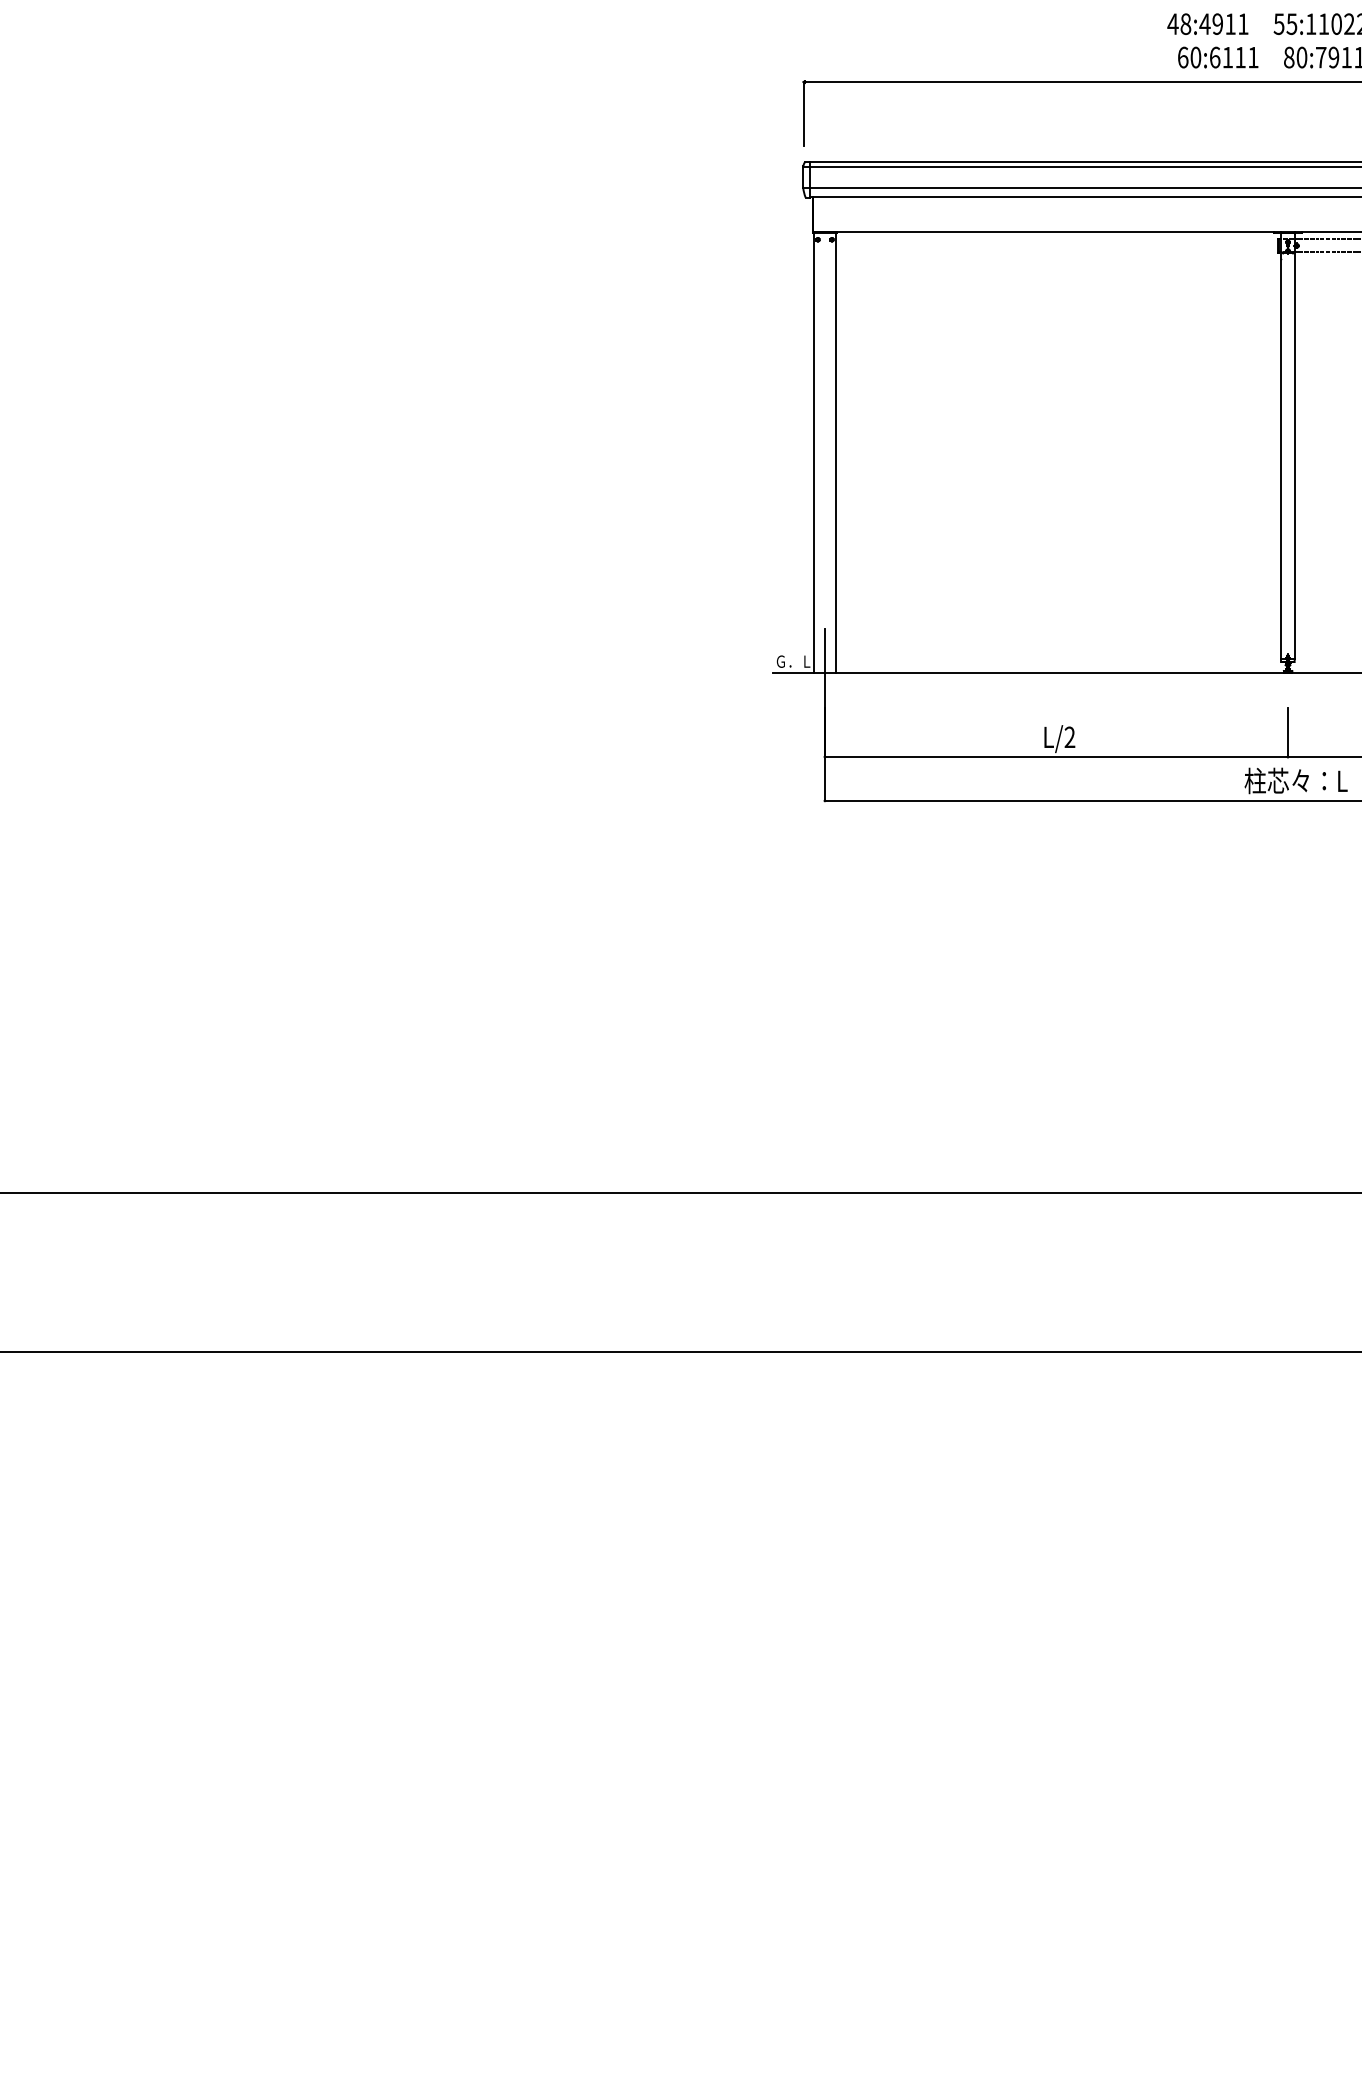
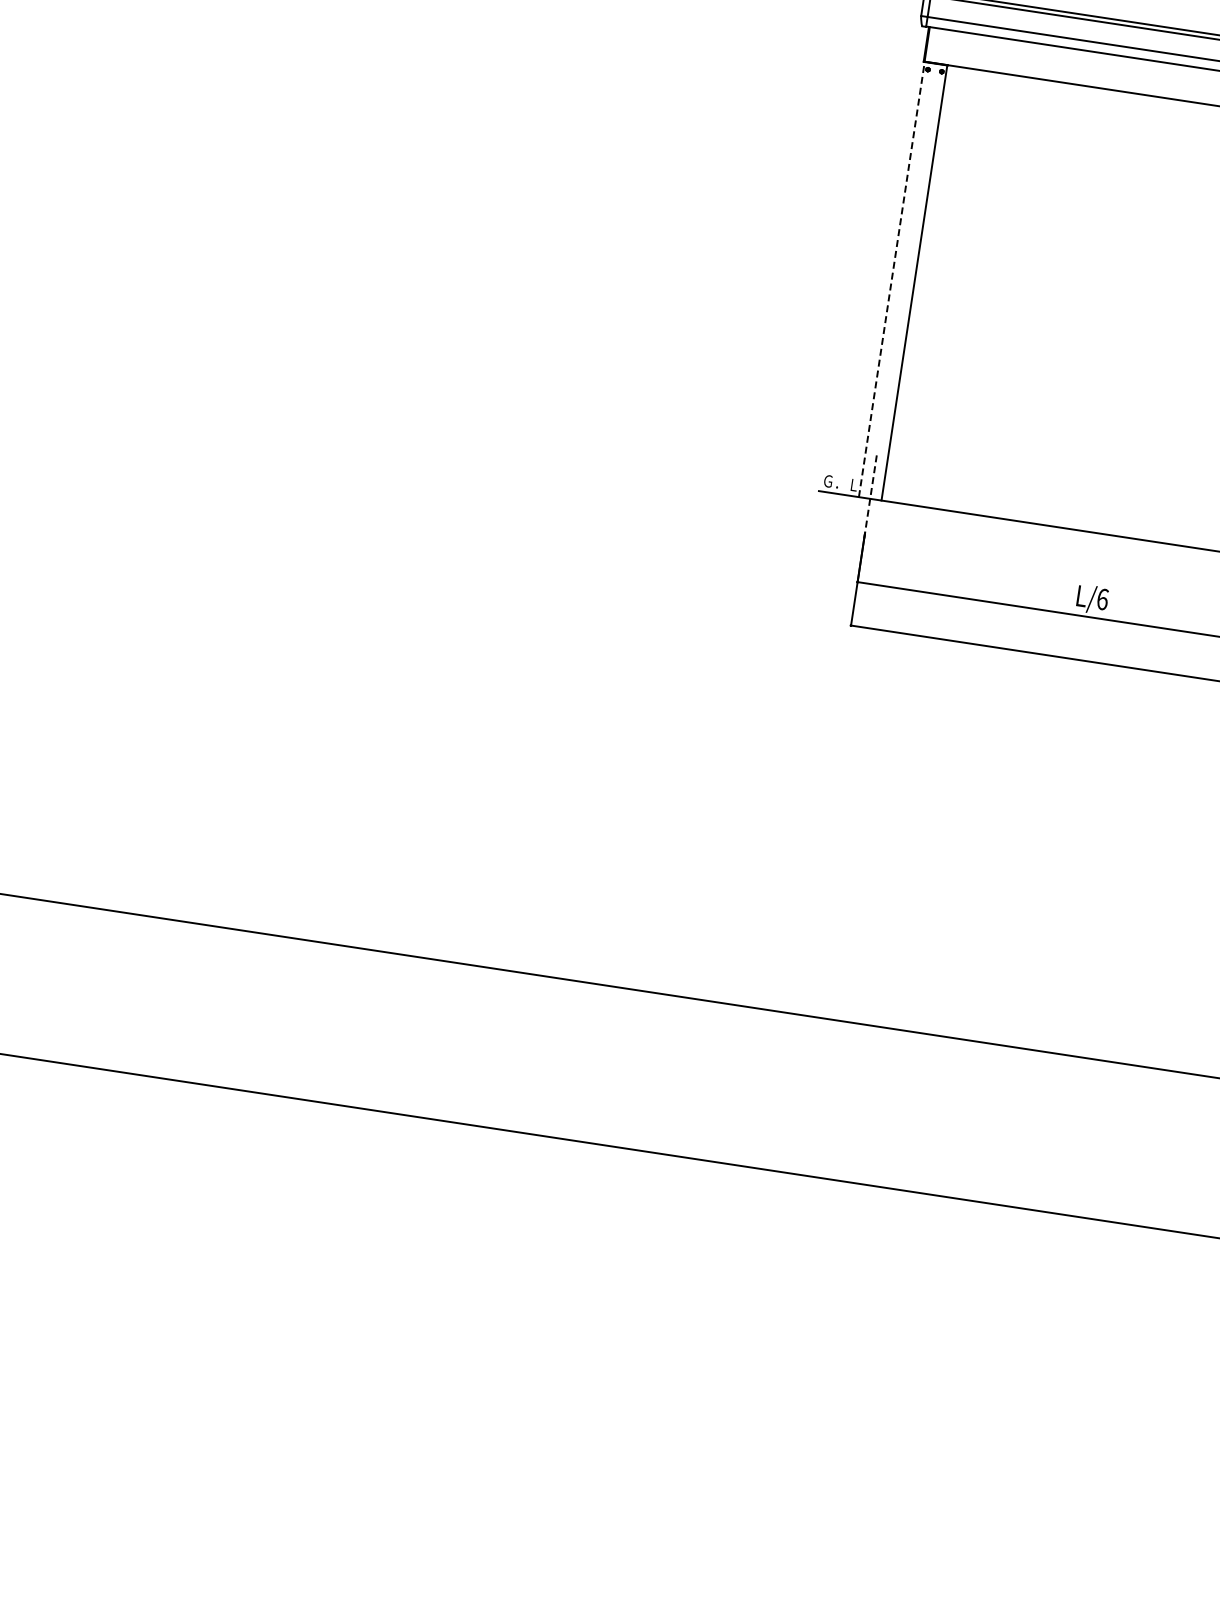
line: (813, 452) -> (891, 279), solid -> dashed
line: (825, 672) -> (870, 498), solid -> dashed
text: (1069, 737) -> (1102, 599), L/2 -> L/6

